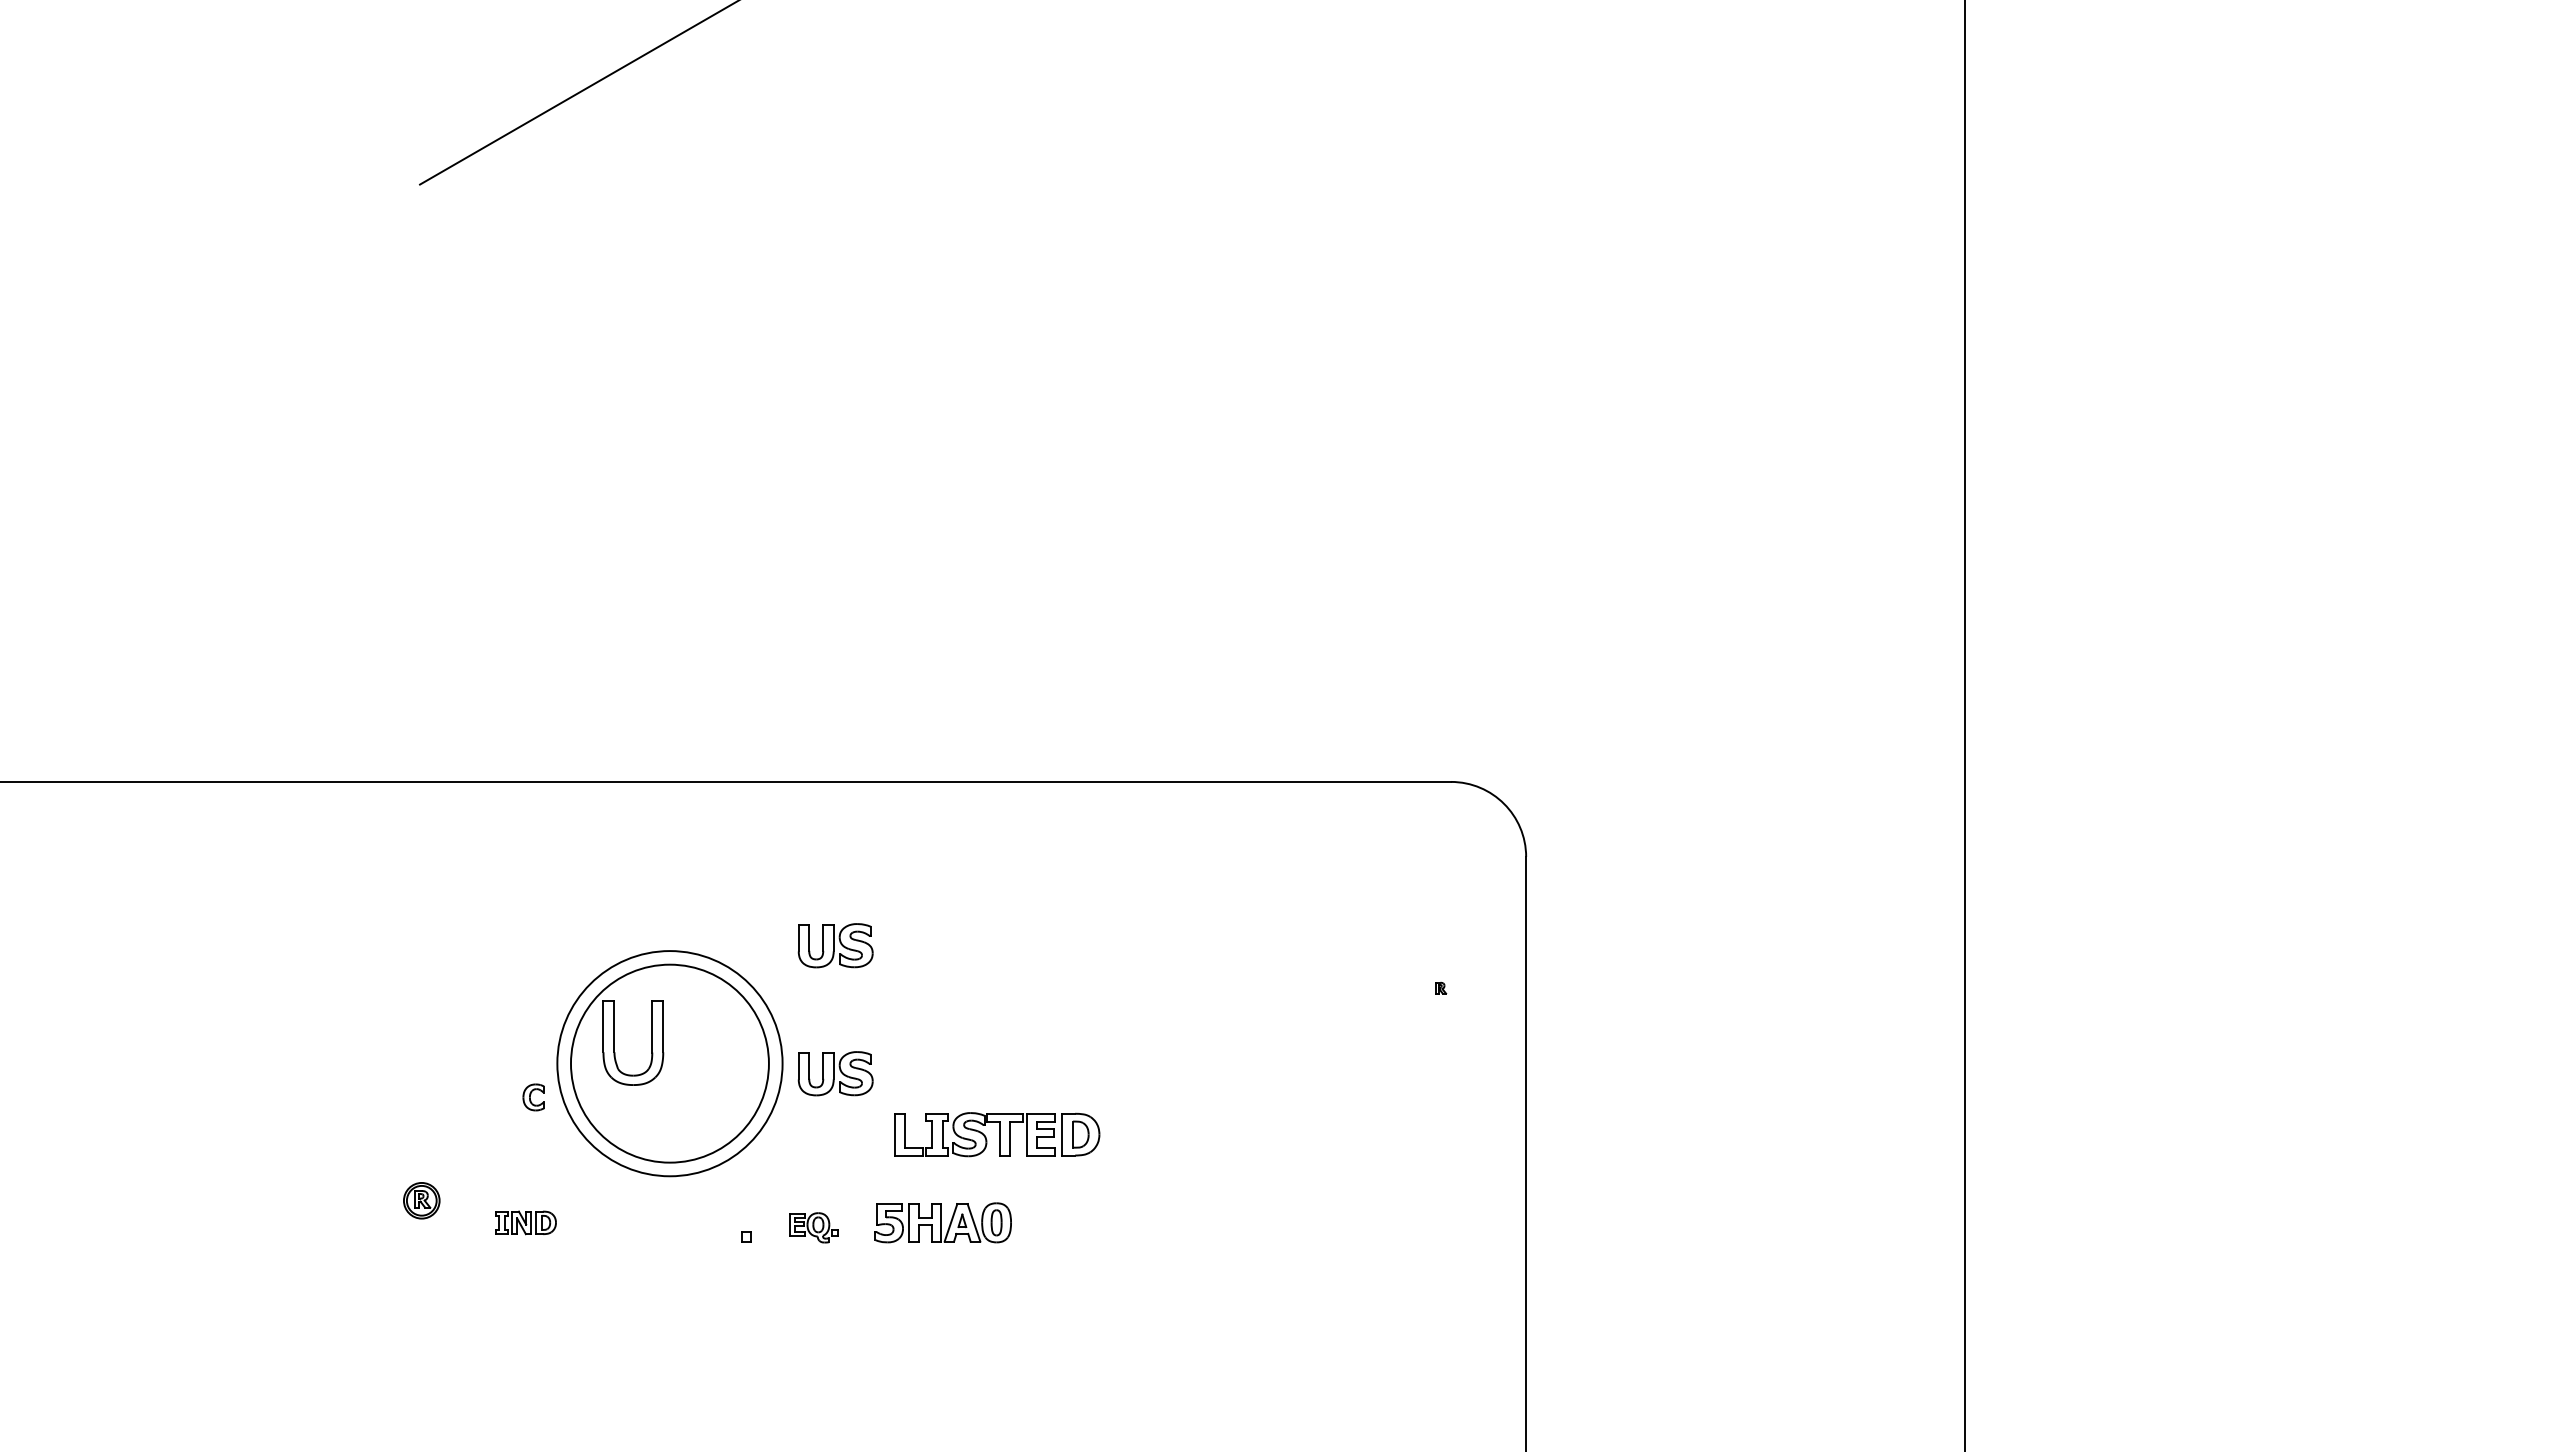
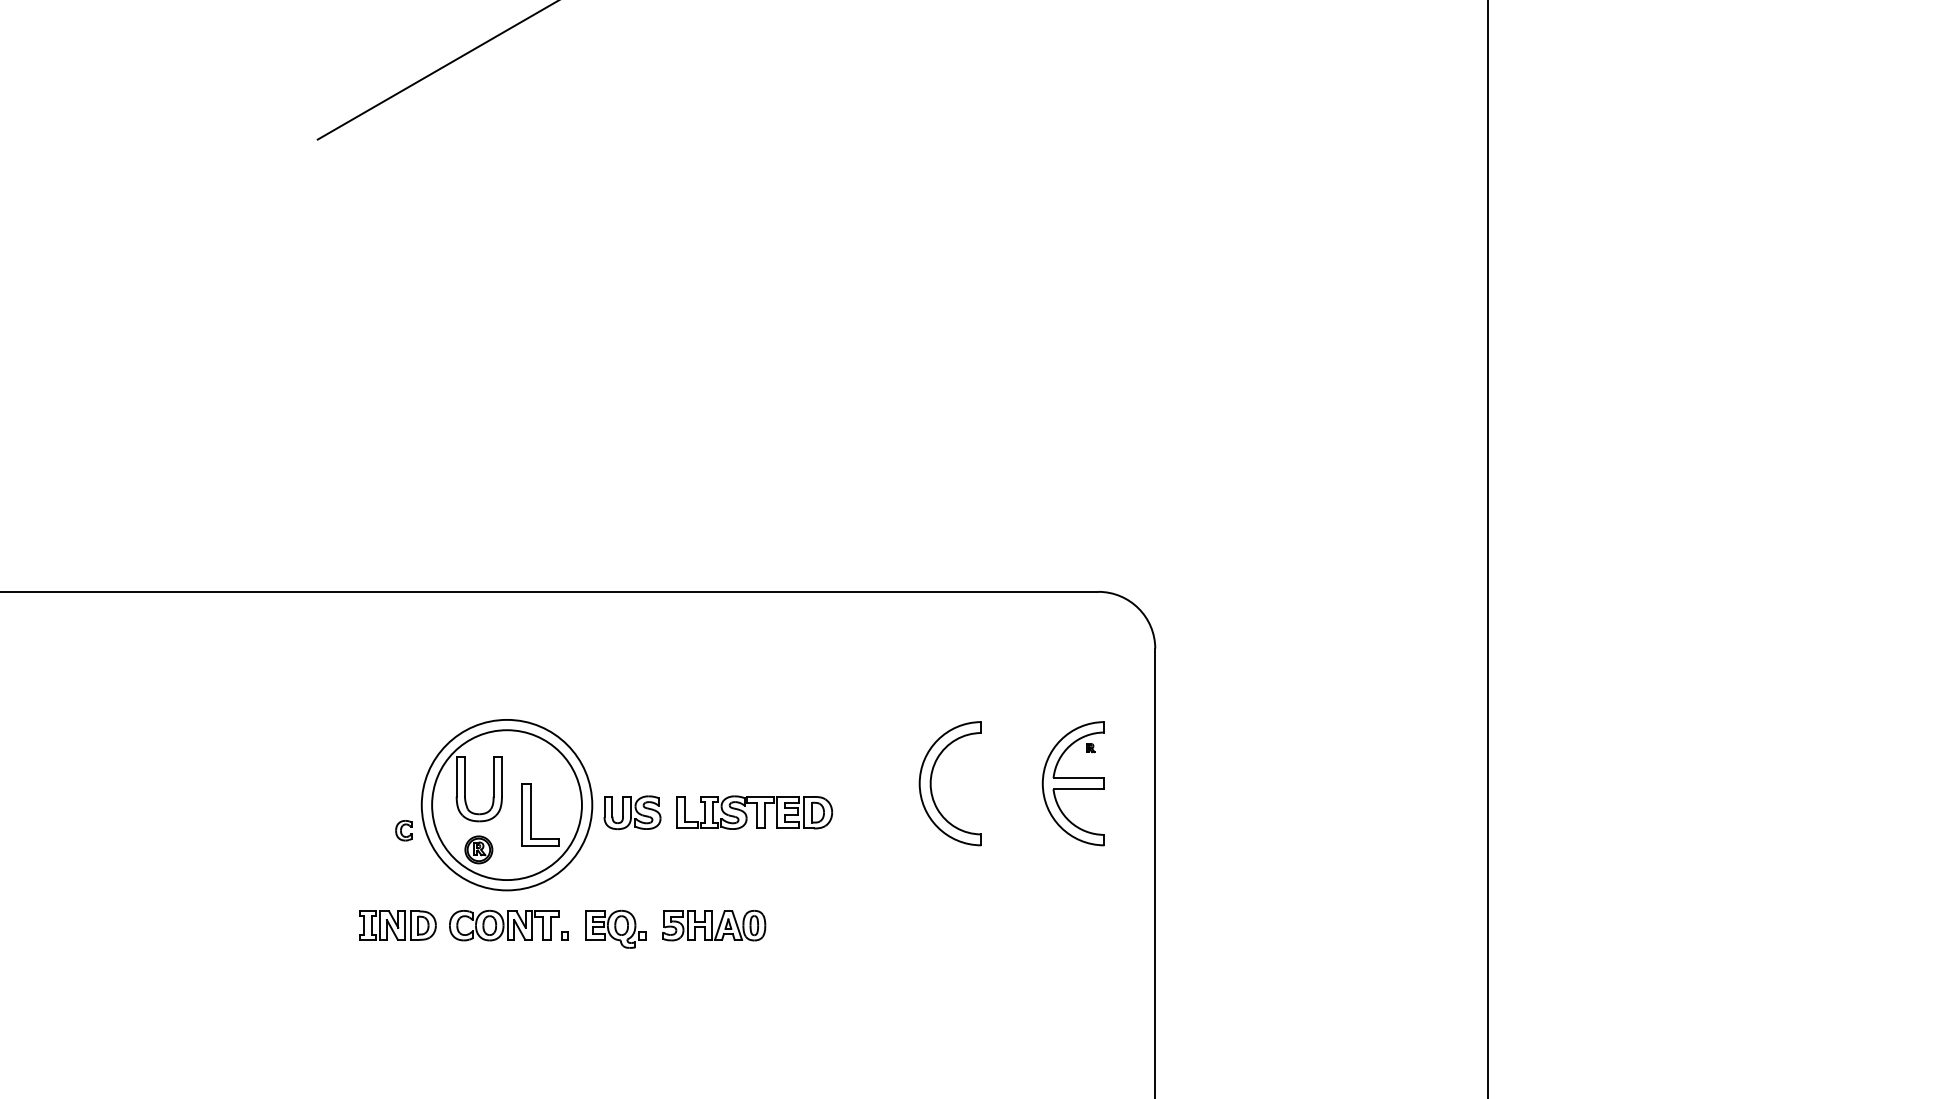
part: (835, 945) -> (632, 715), removed
part: (1230, 1035) -> (931, 783), added
part: (1417, 1035) -> (1072, 783), added
part: (701, 1076) -> (530, 814), added
part: (997, 1134) -> (755, 812), moved
part: (421, 1200) -> (478, 849), moved
part: (525, 1222) -> (397, 925), size x1.67
part: (666, 1222) -> (504, 925), added
part: (813, 1227) -> (615, 929), size x1.67

